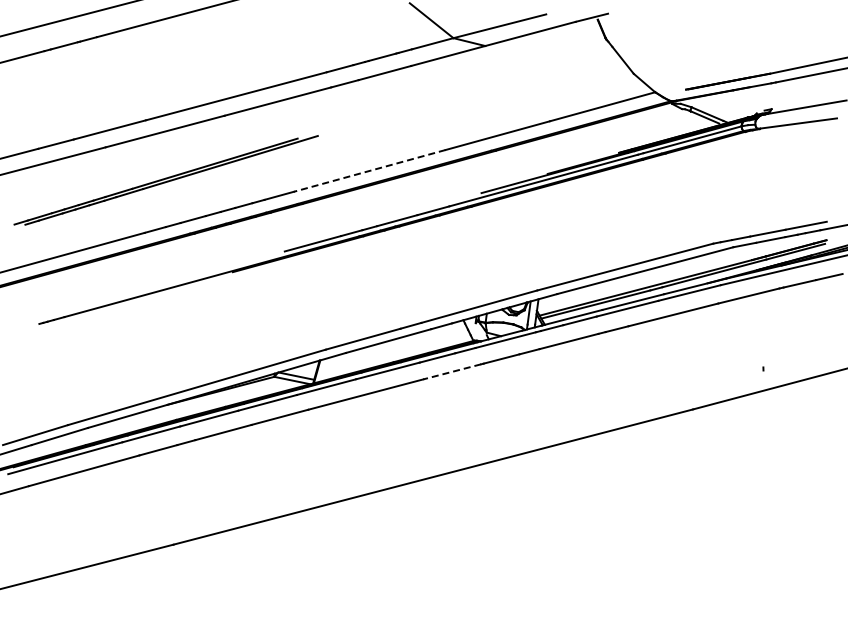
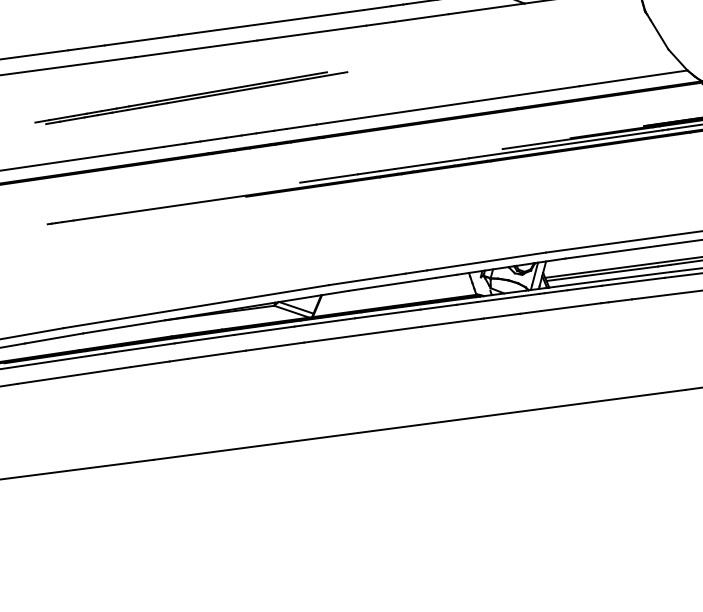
line: (369, 170) -> (394, 112), dashed -> solid
line: (452, 371) -> (451, 322), dashed -> solid

